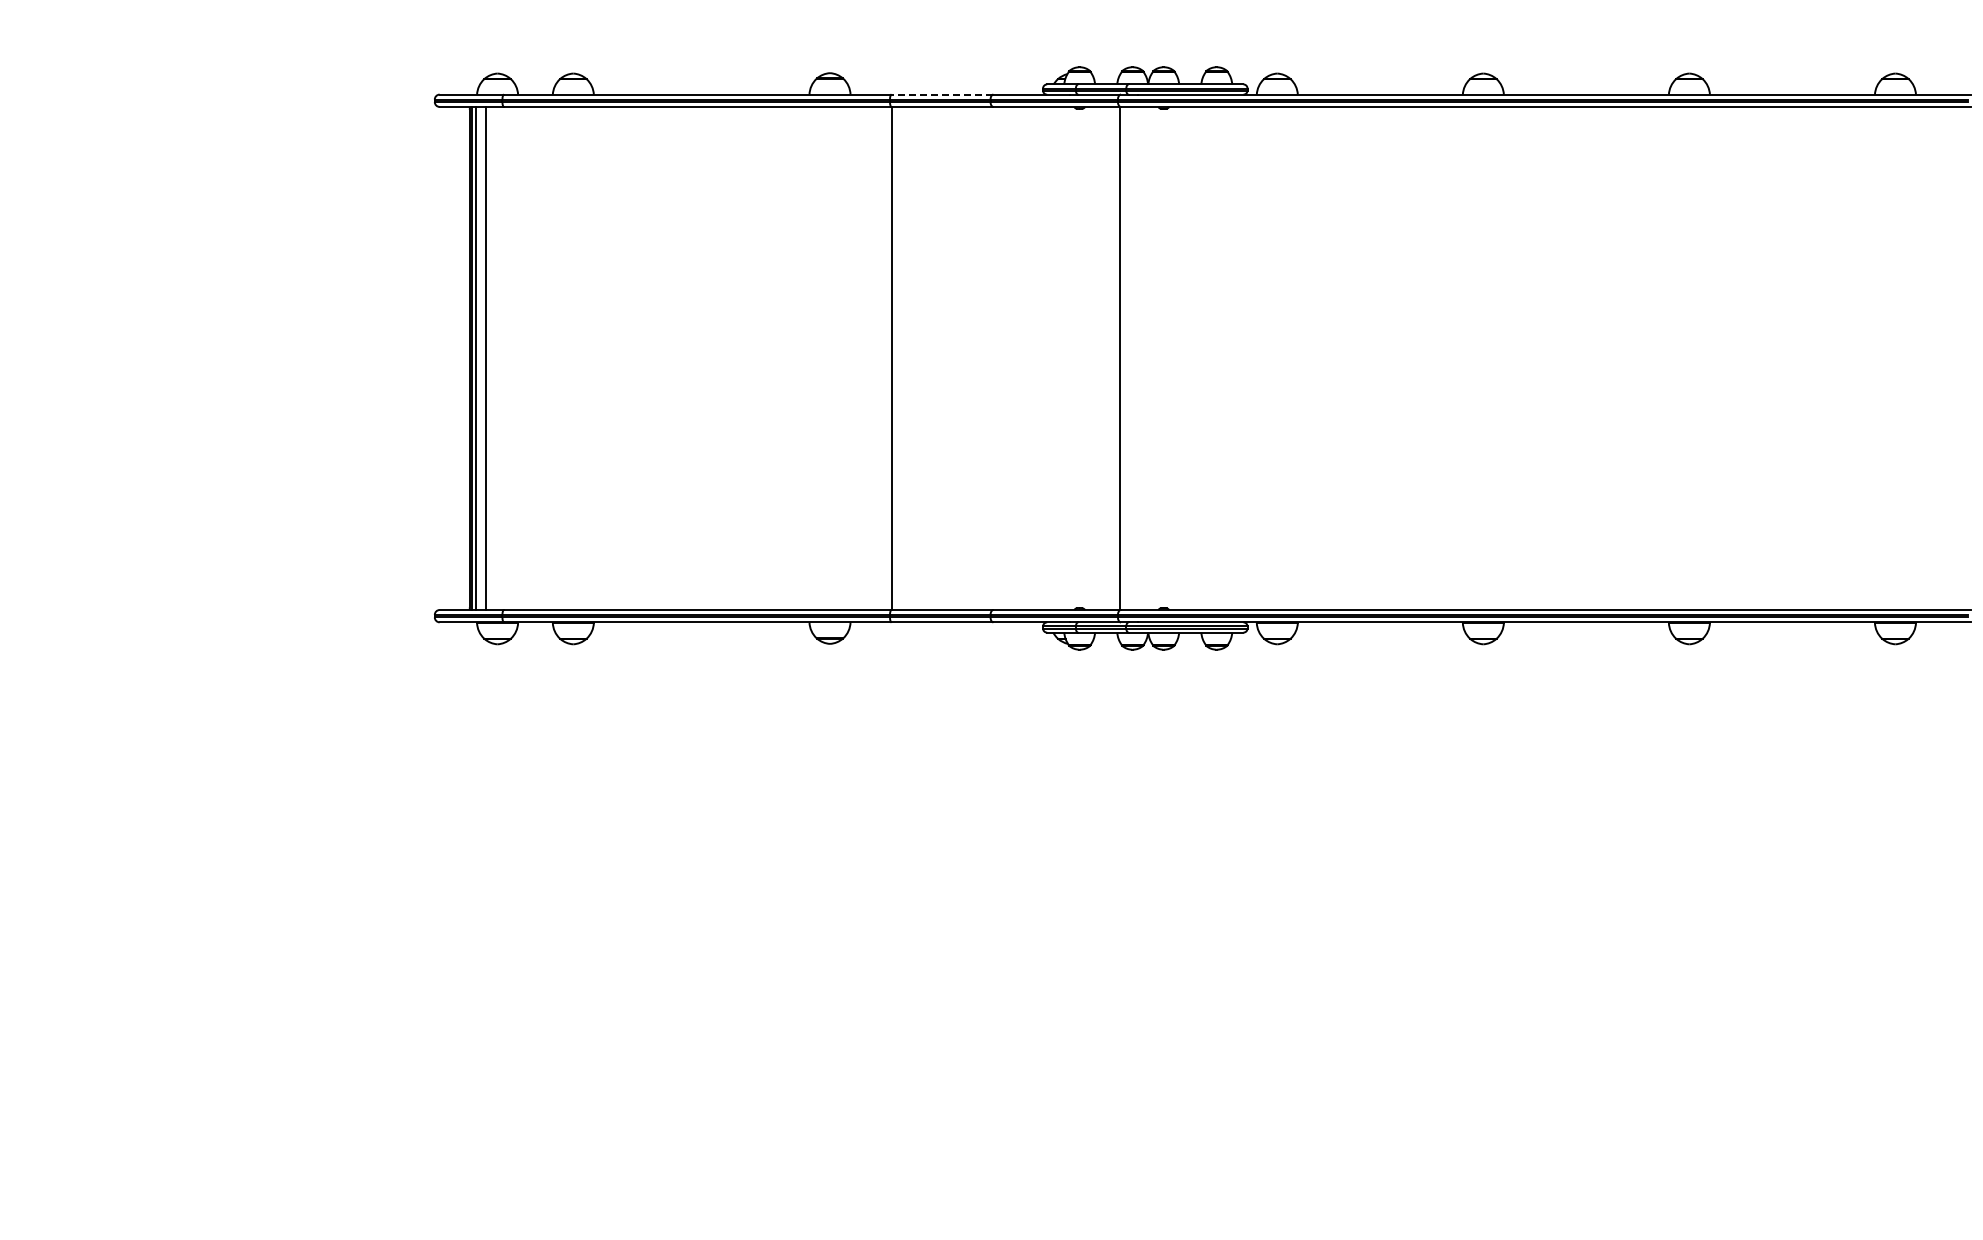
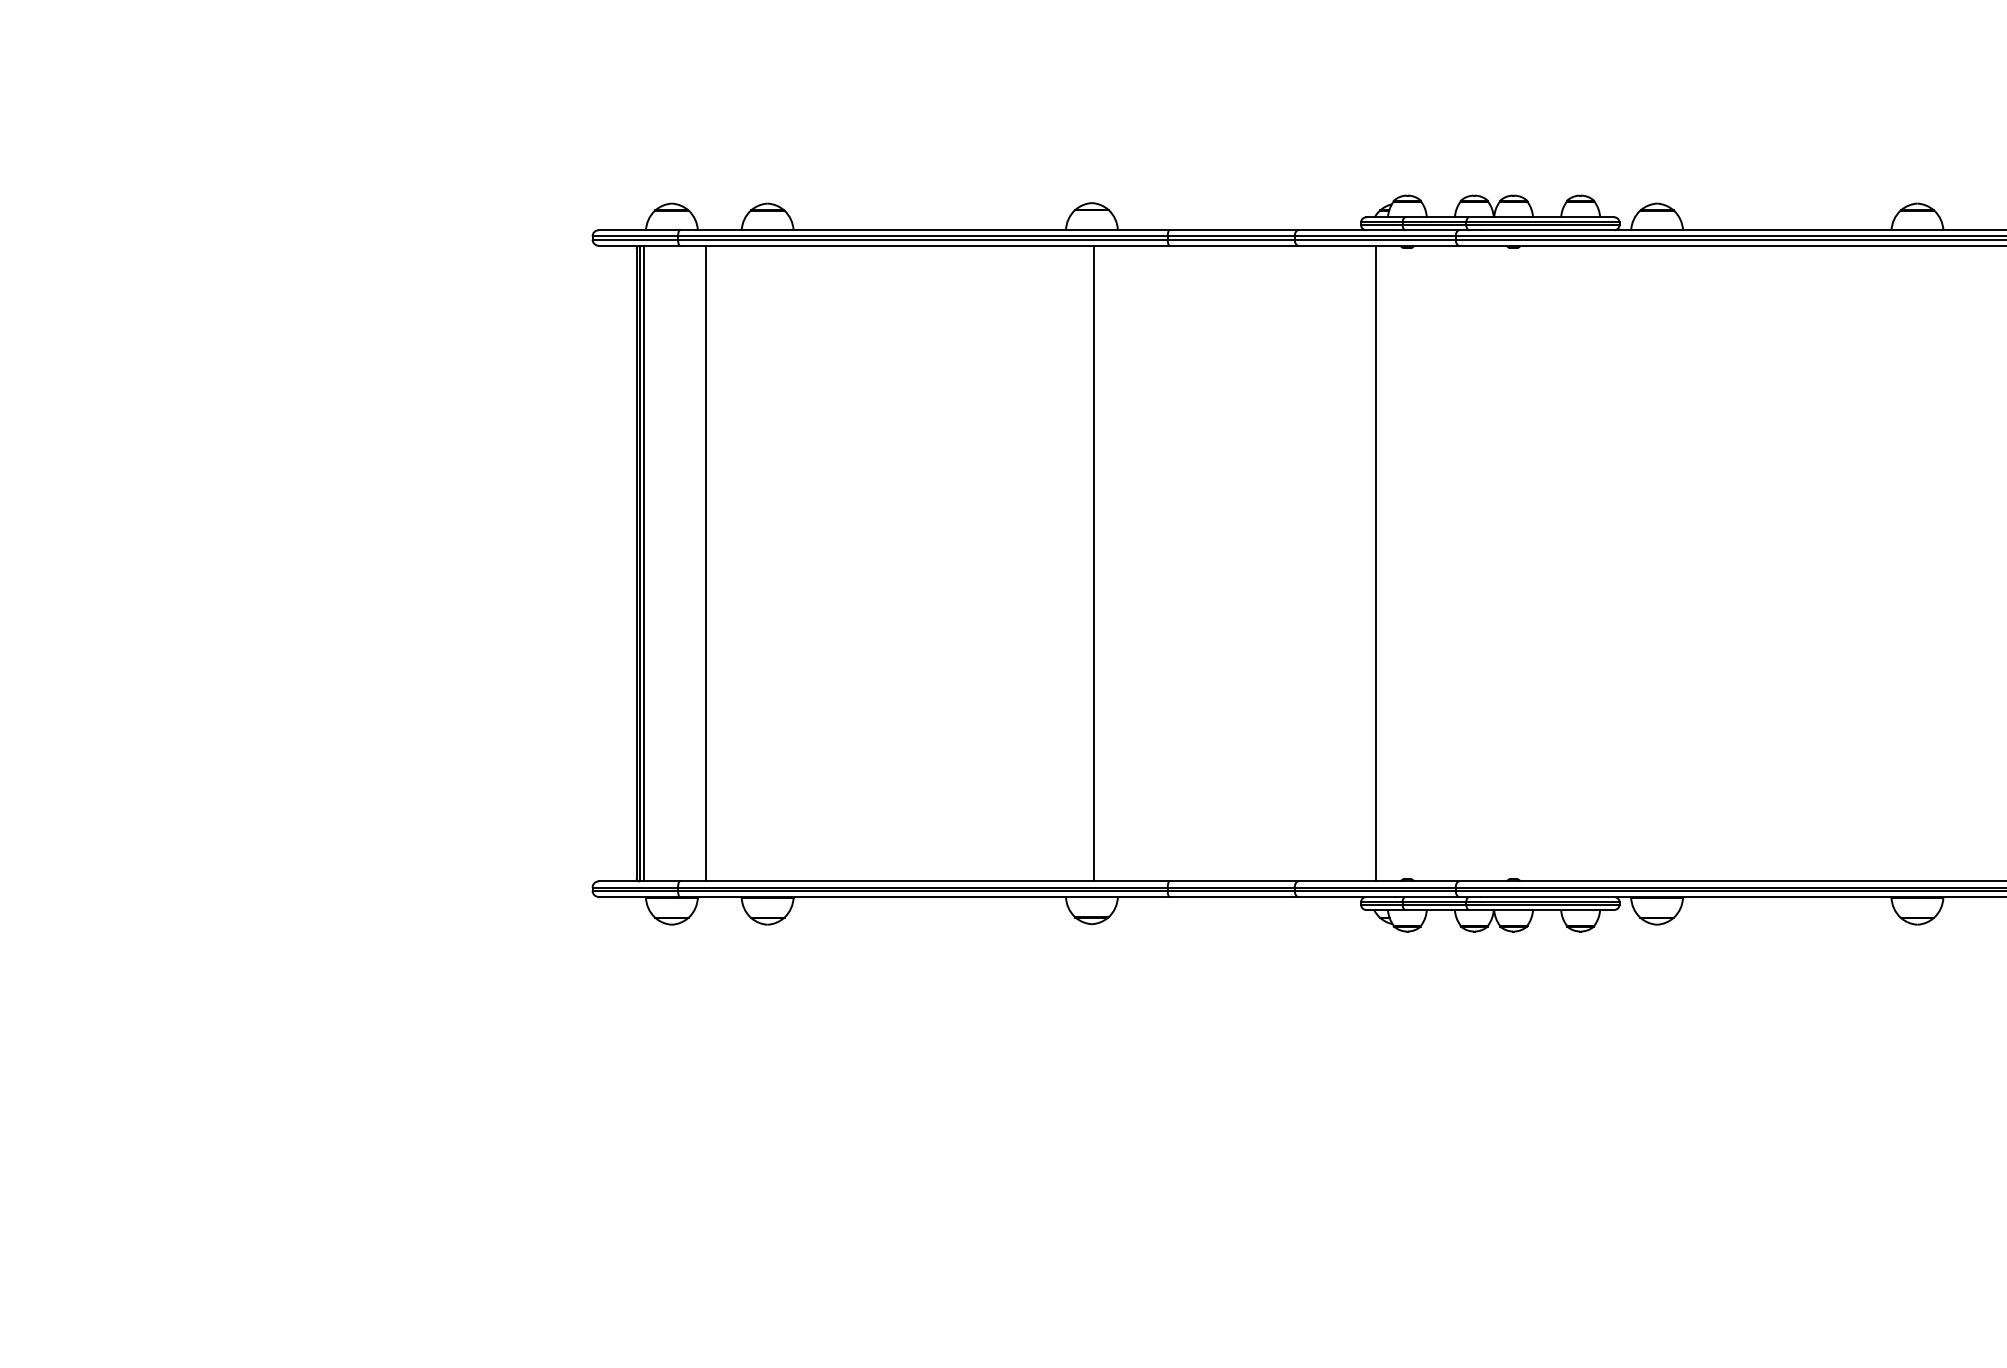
line: (942, 94) -> (1234, 230), dashed -> solid
line: (485, 358) -> (705, 563), moved
line: (892, 358) -> (1093, 563), moved
line: (1120, 358) -> (1376, 563), moved

